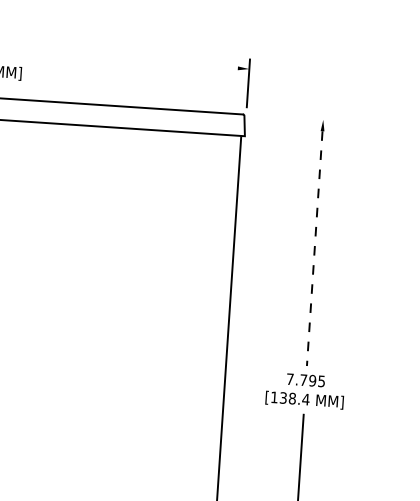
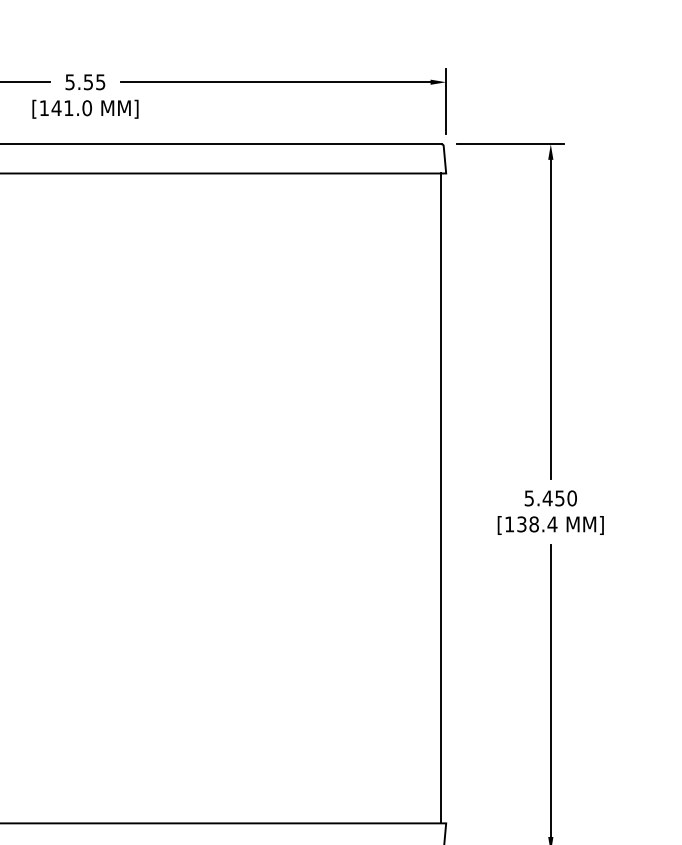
line: (123, 60) -> (275, 82), added
line: (293, 118) -> (510, 144), added
line: (314, 248) -> (550, 319), dashed -> solid
text: (305, 380) -> (550, 498), 7.795 -> 5.450

